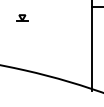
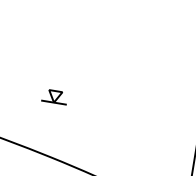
part: (22, 17) -> (55, 96), moved

